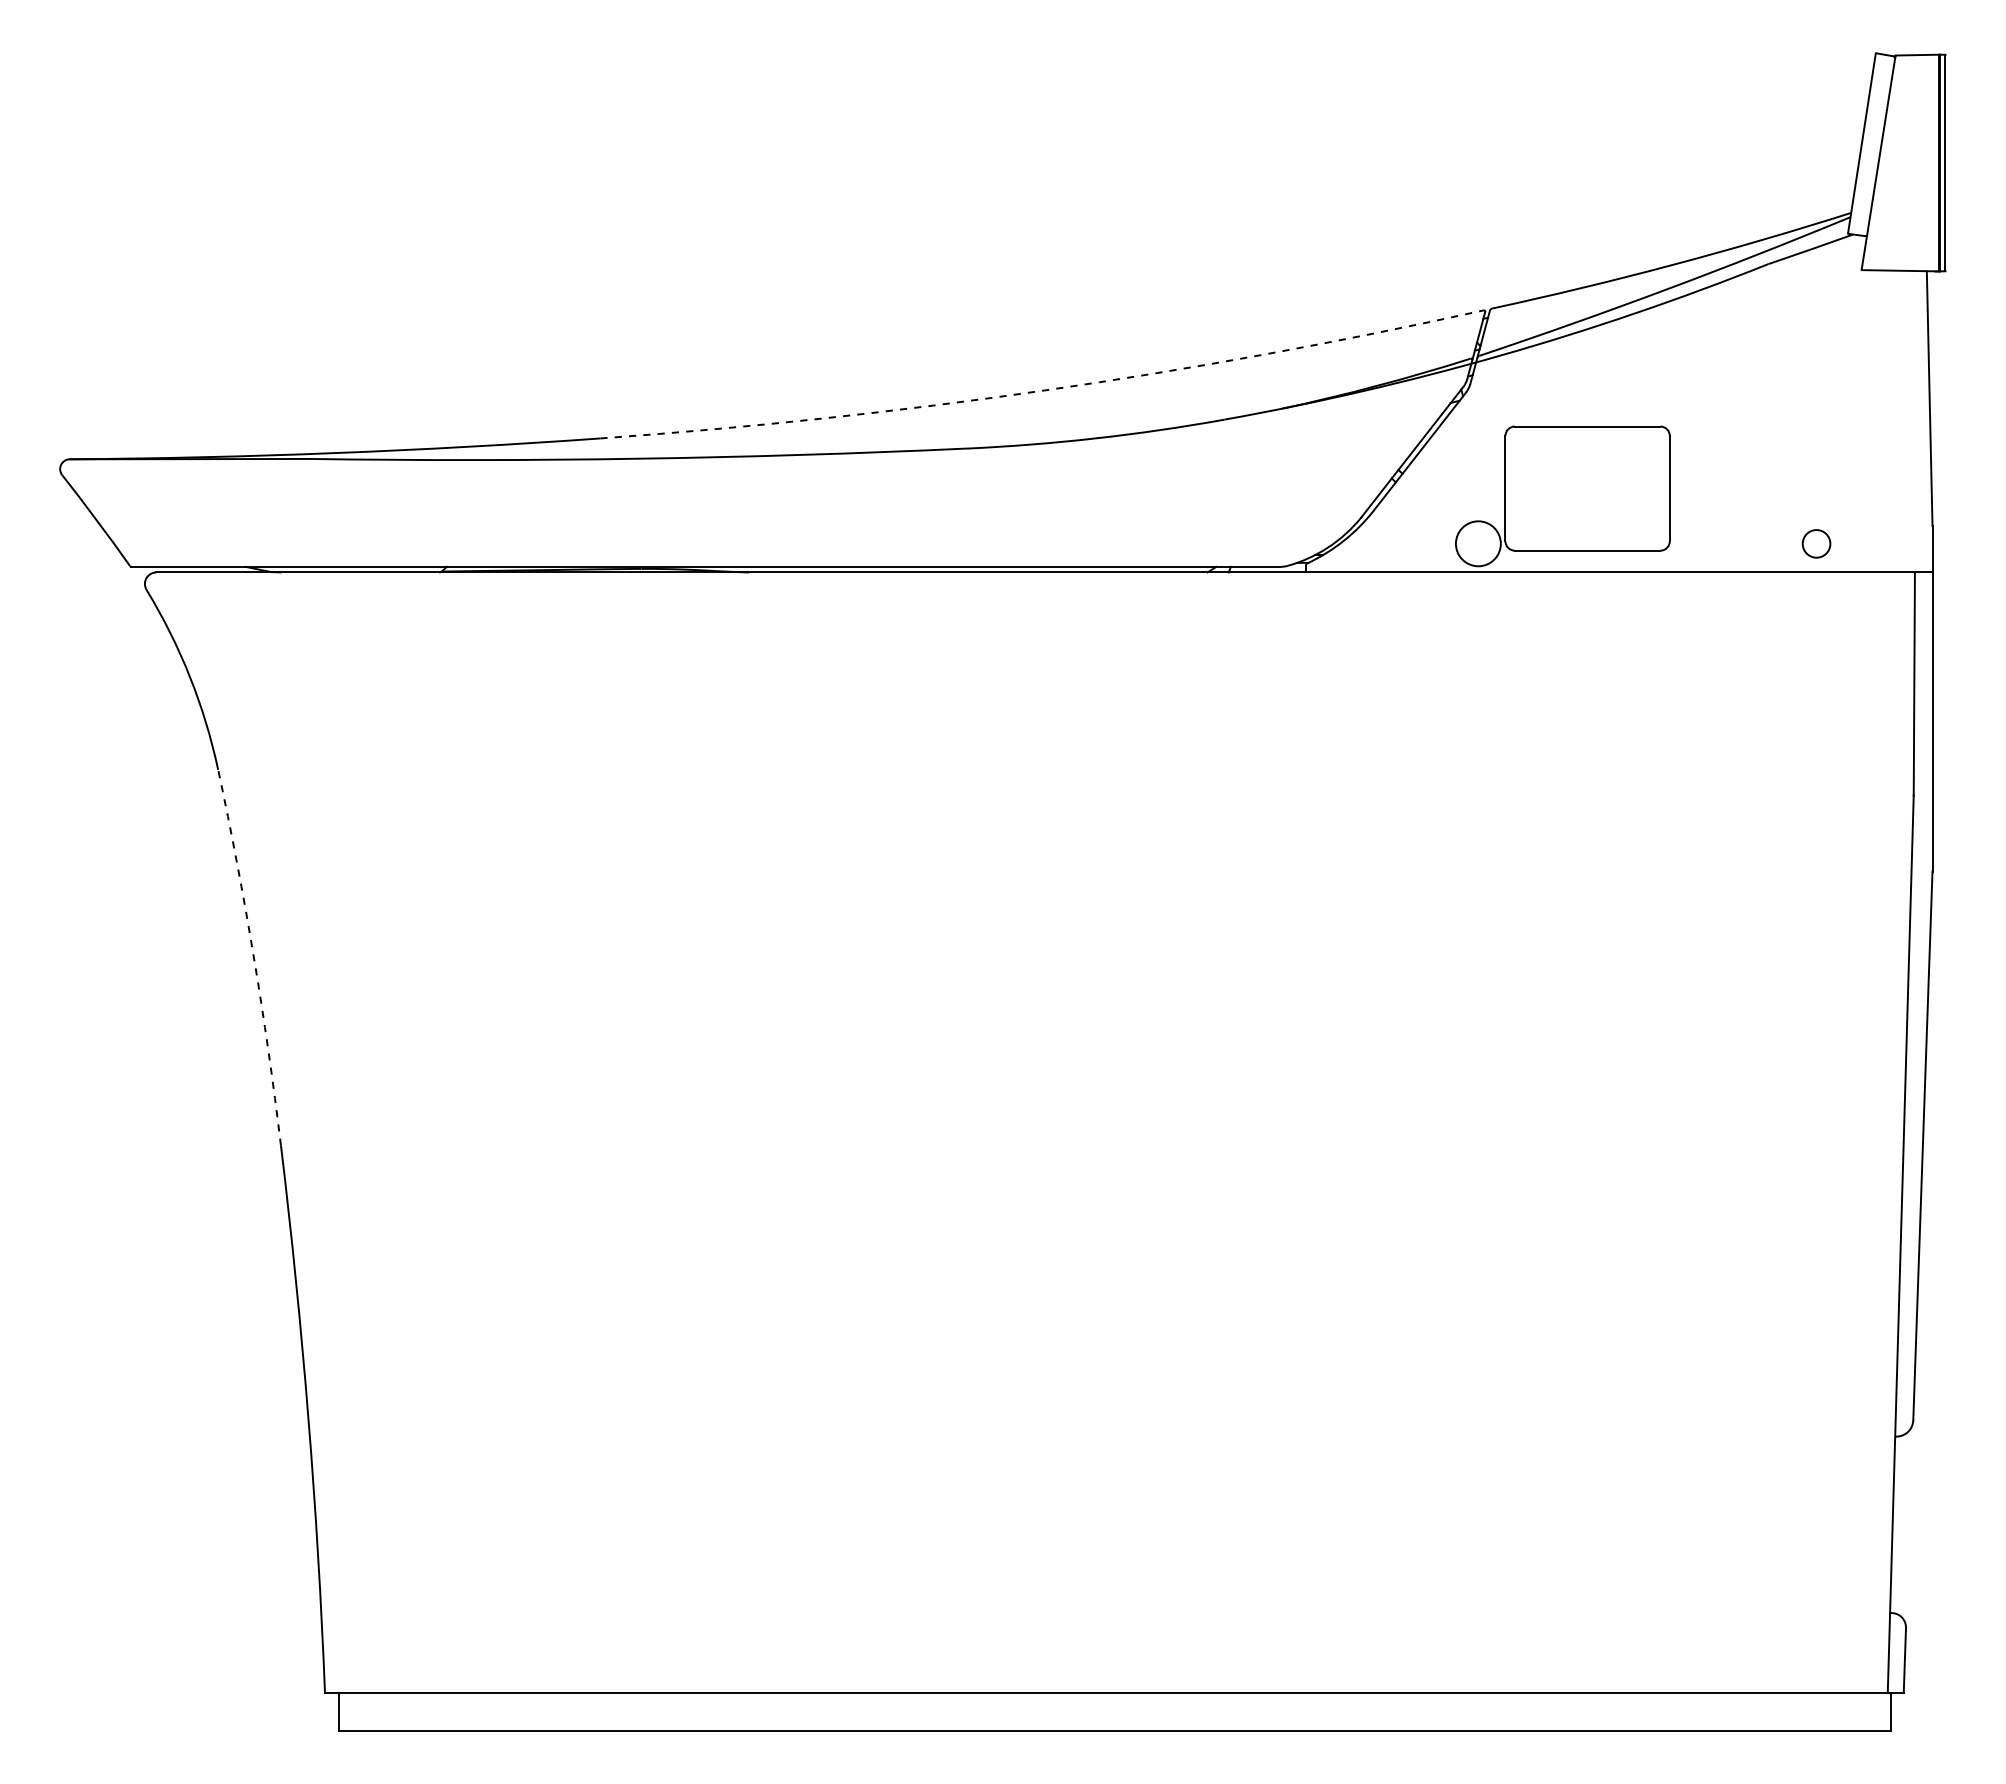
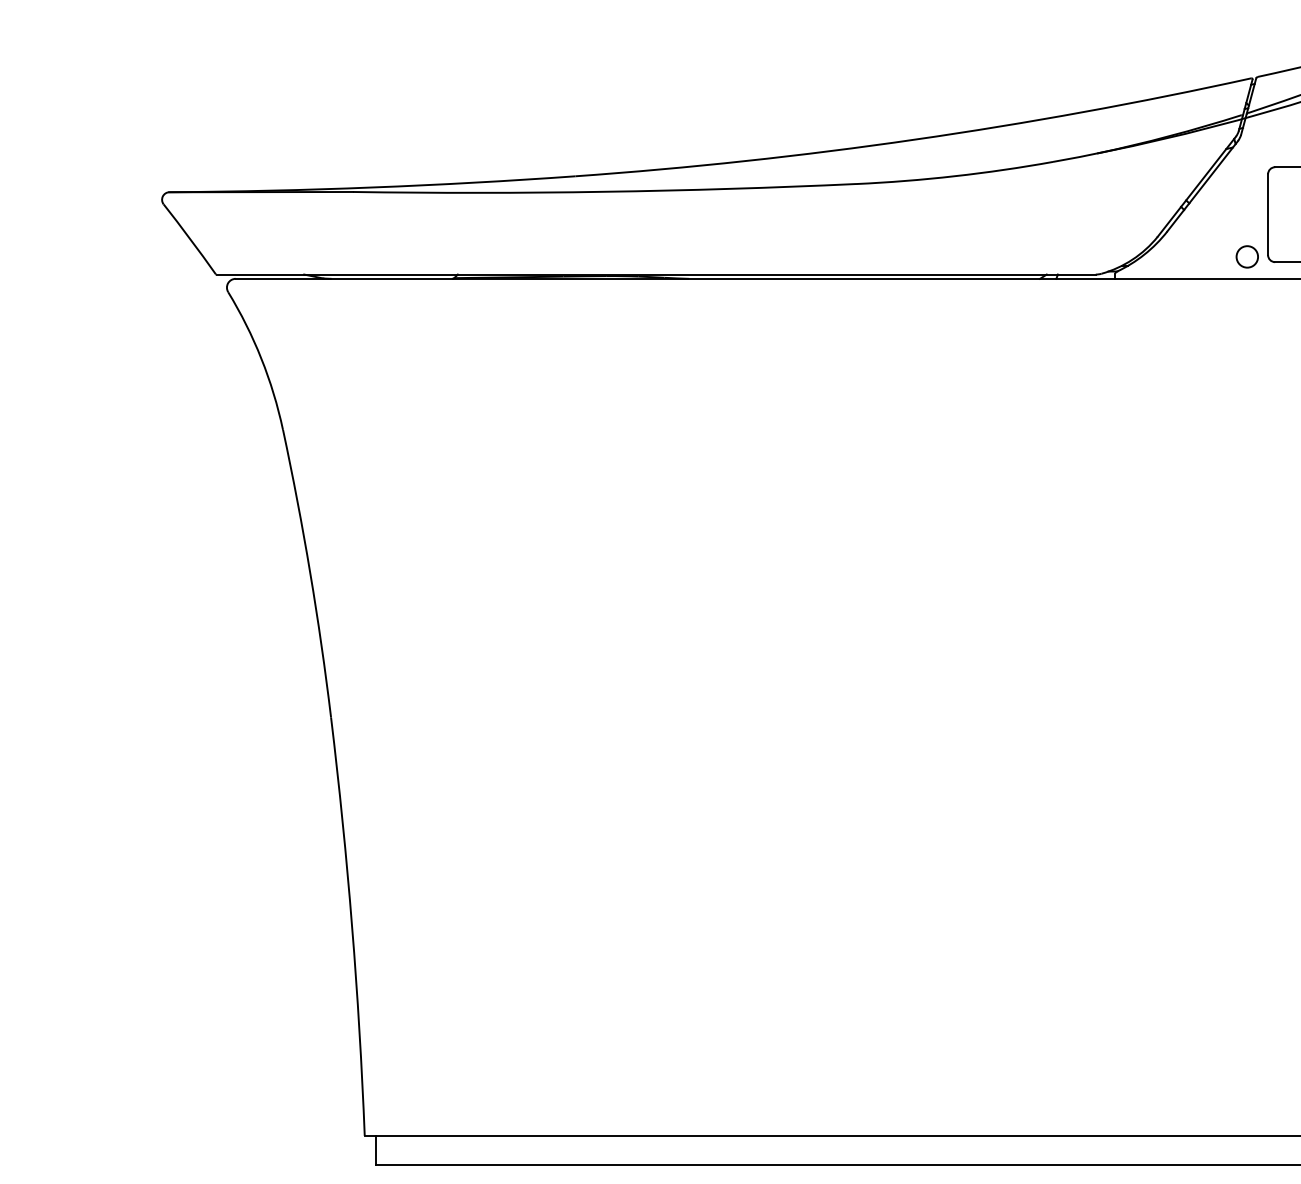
arc: (1044, 390) -> (915, 139), dashed -> solid
circle: (1478, 543) -> (1247, 256), size x0.62
arc: (253, 957) -> (310, 573), dashed -> solid

